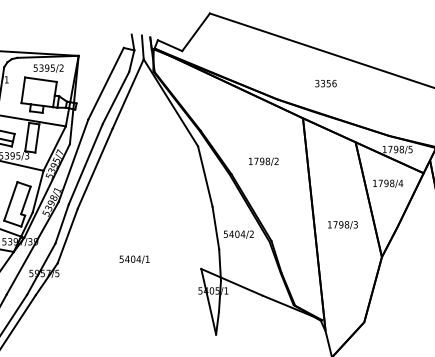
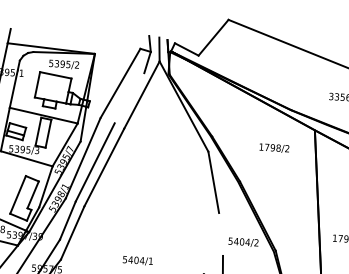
line: (115, 97) -> (129, 97), removed
text: (263, 161) -> (274, 147), moved
line: (215, 227) -> (220, 233), removed

